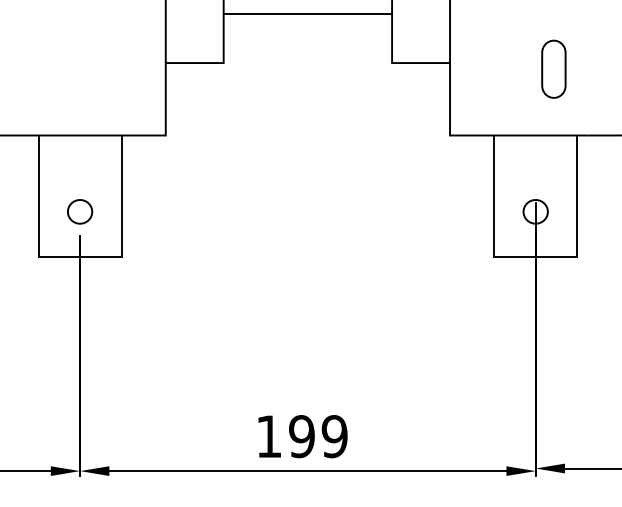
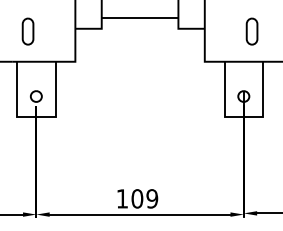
line: (306, 14) -> (139, 18), moved
part: (60, 69) -> (27, 31), added
text: (302, 435) -> (137, 198), 199 -> 109

